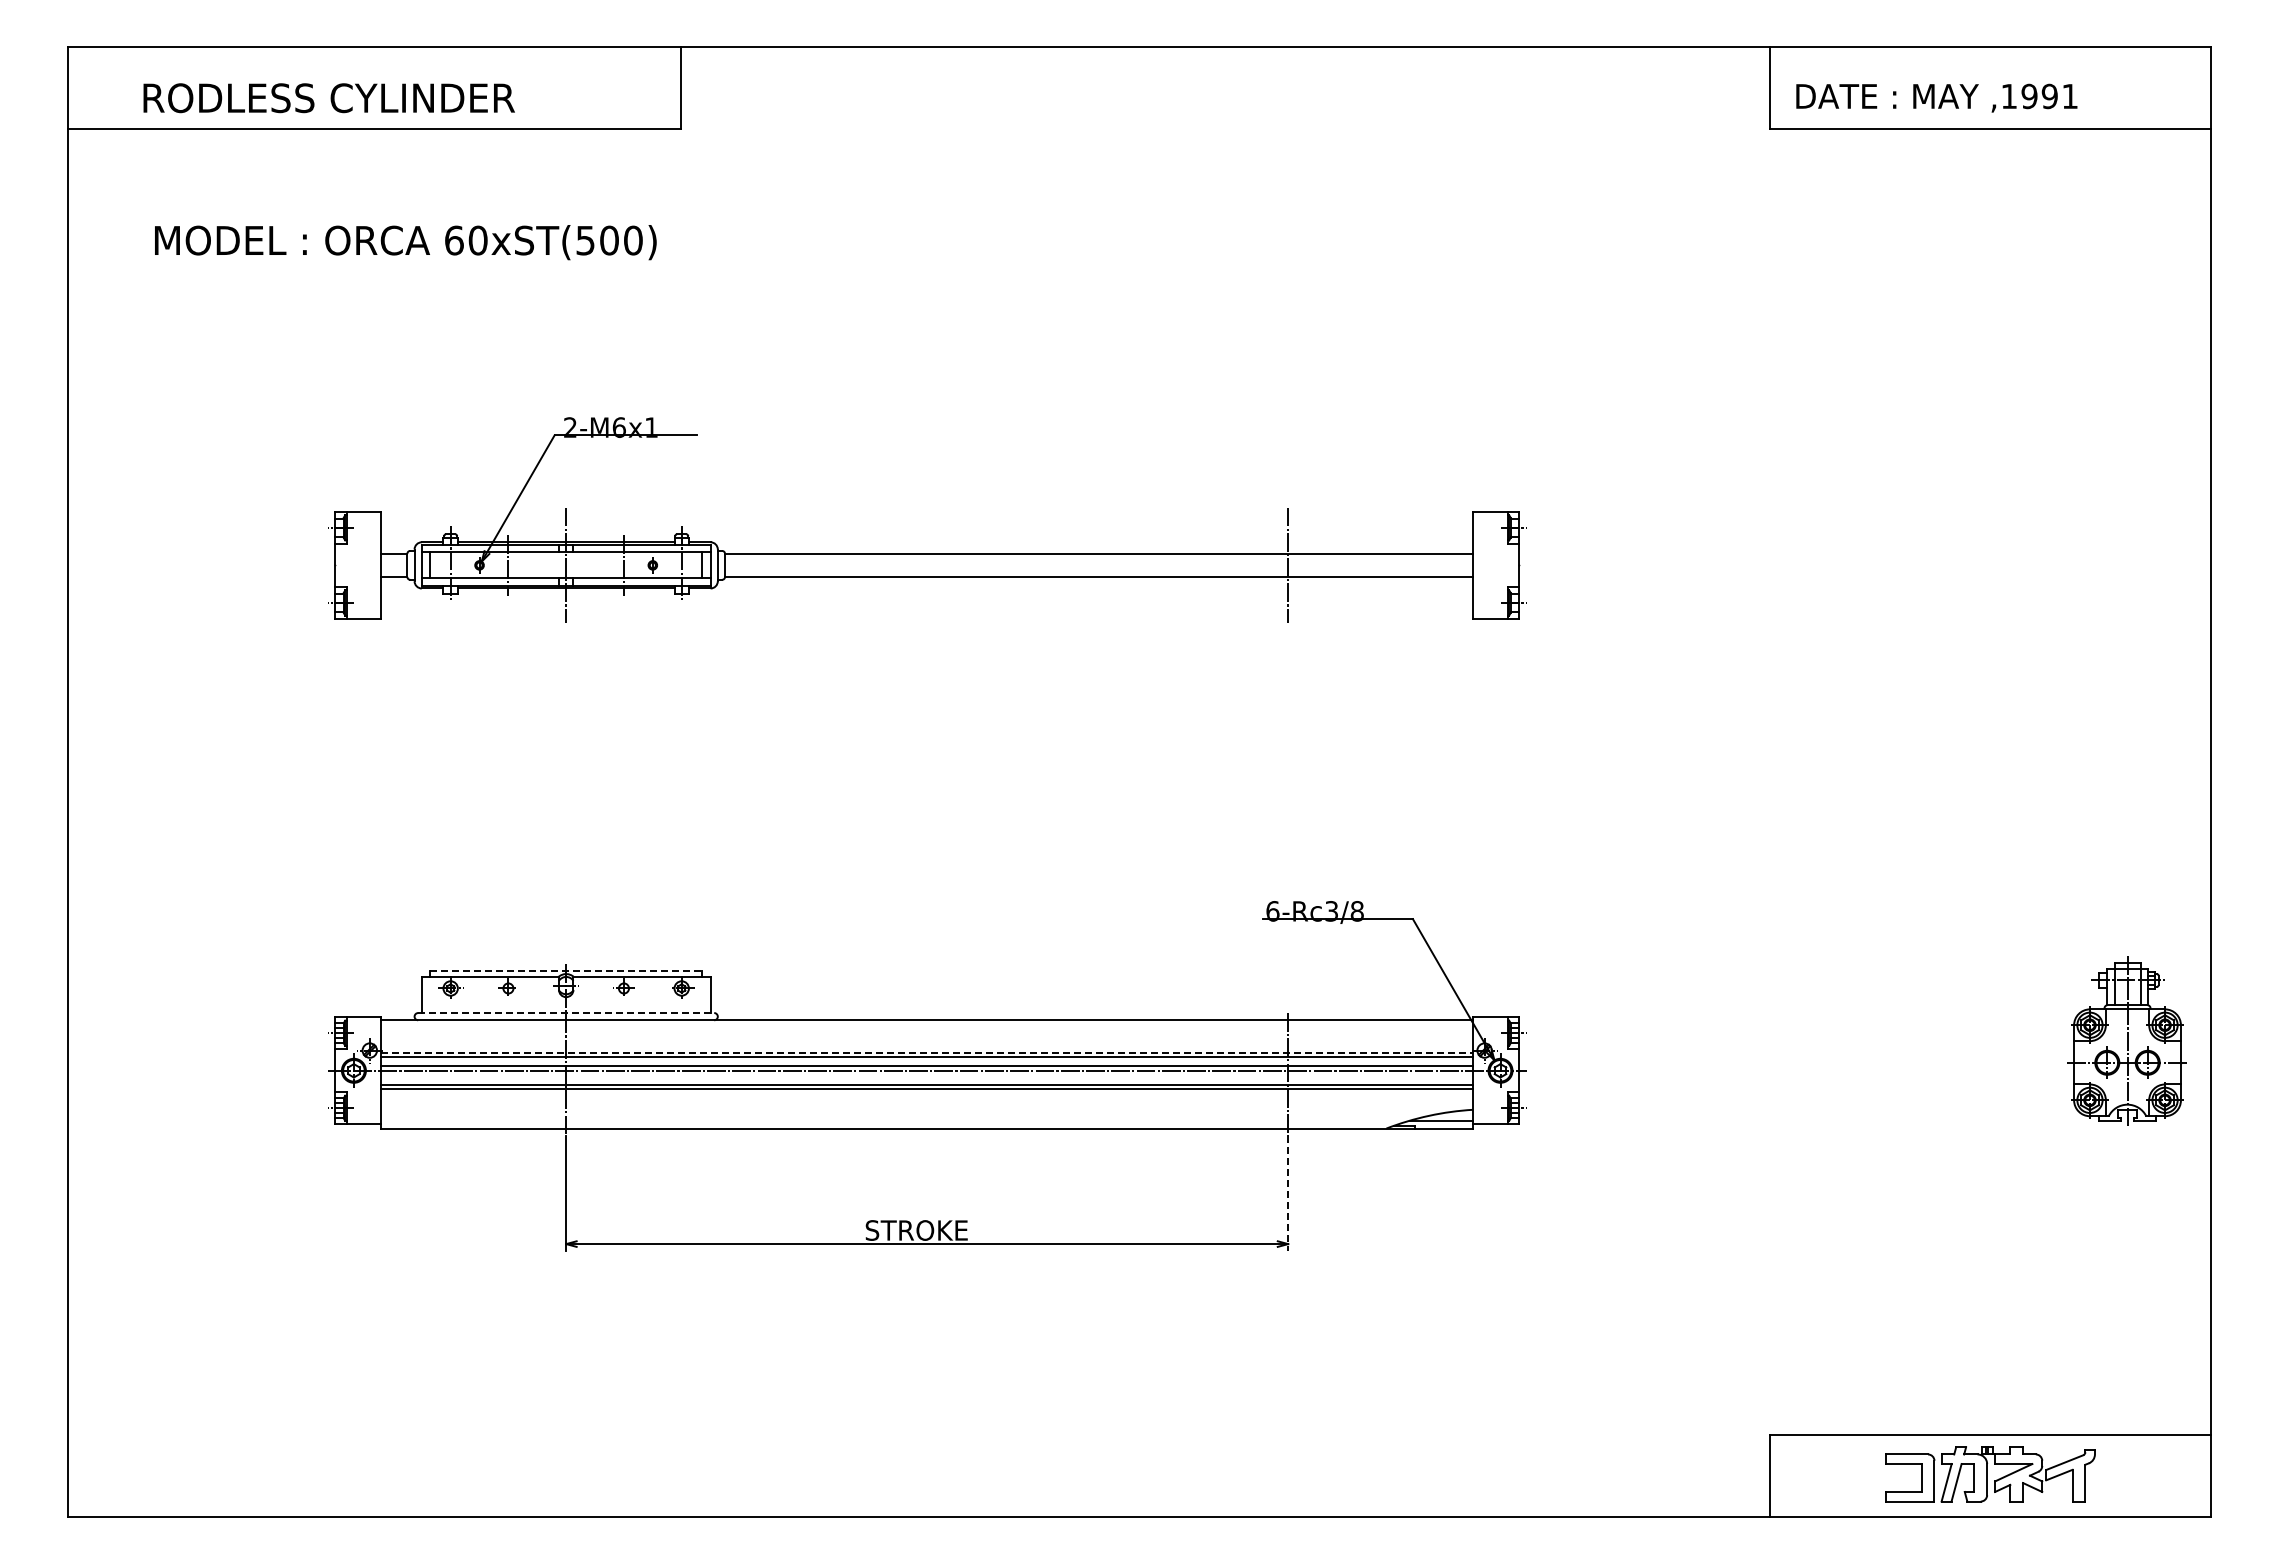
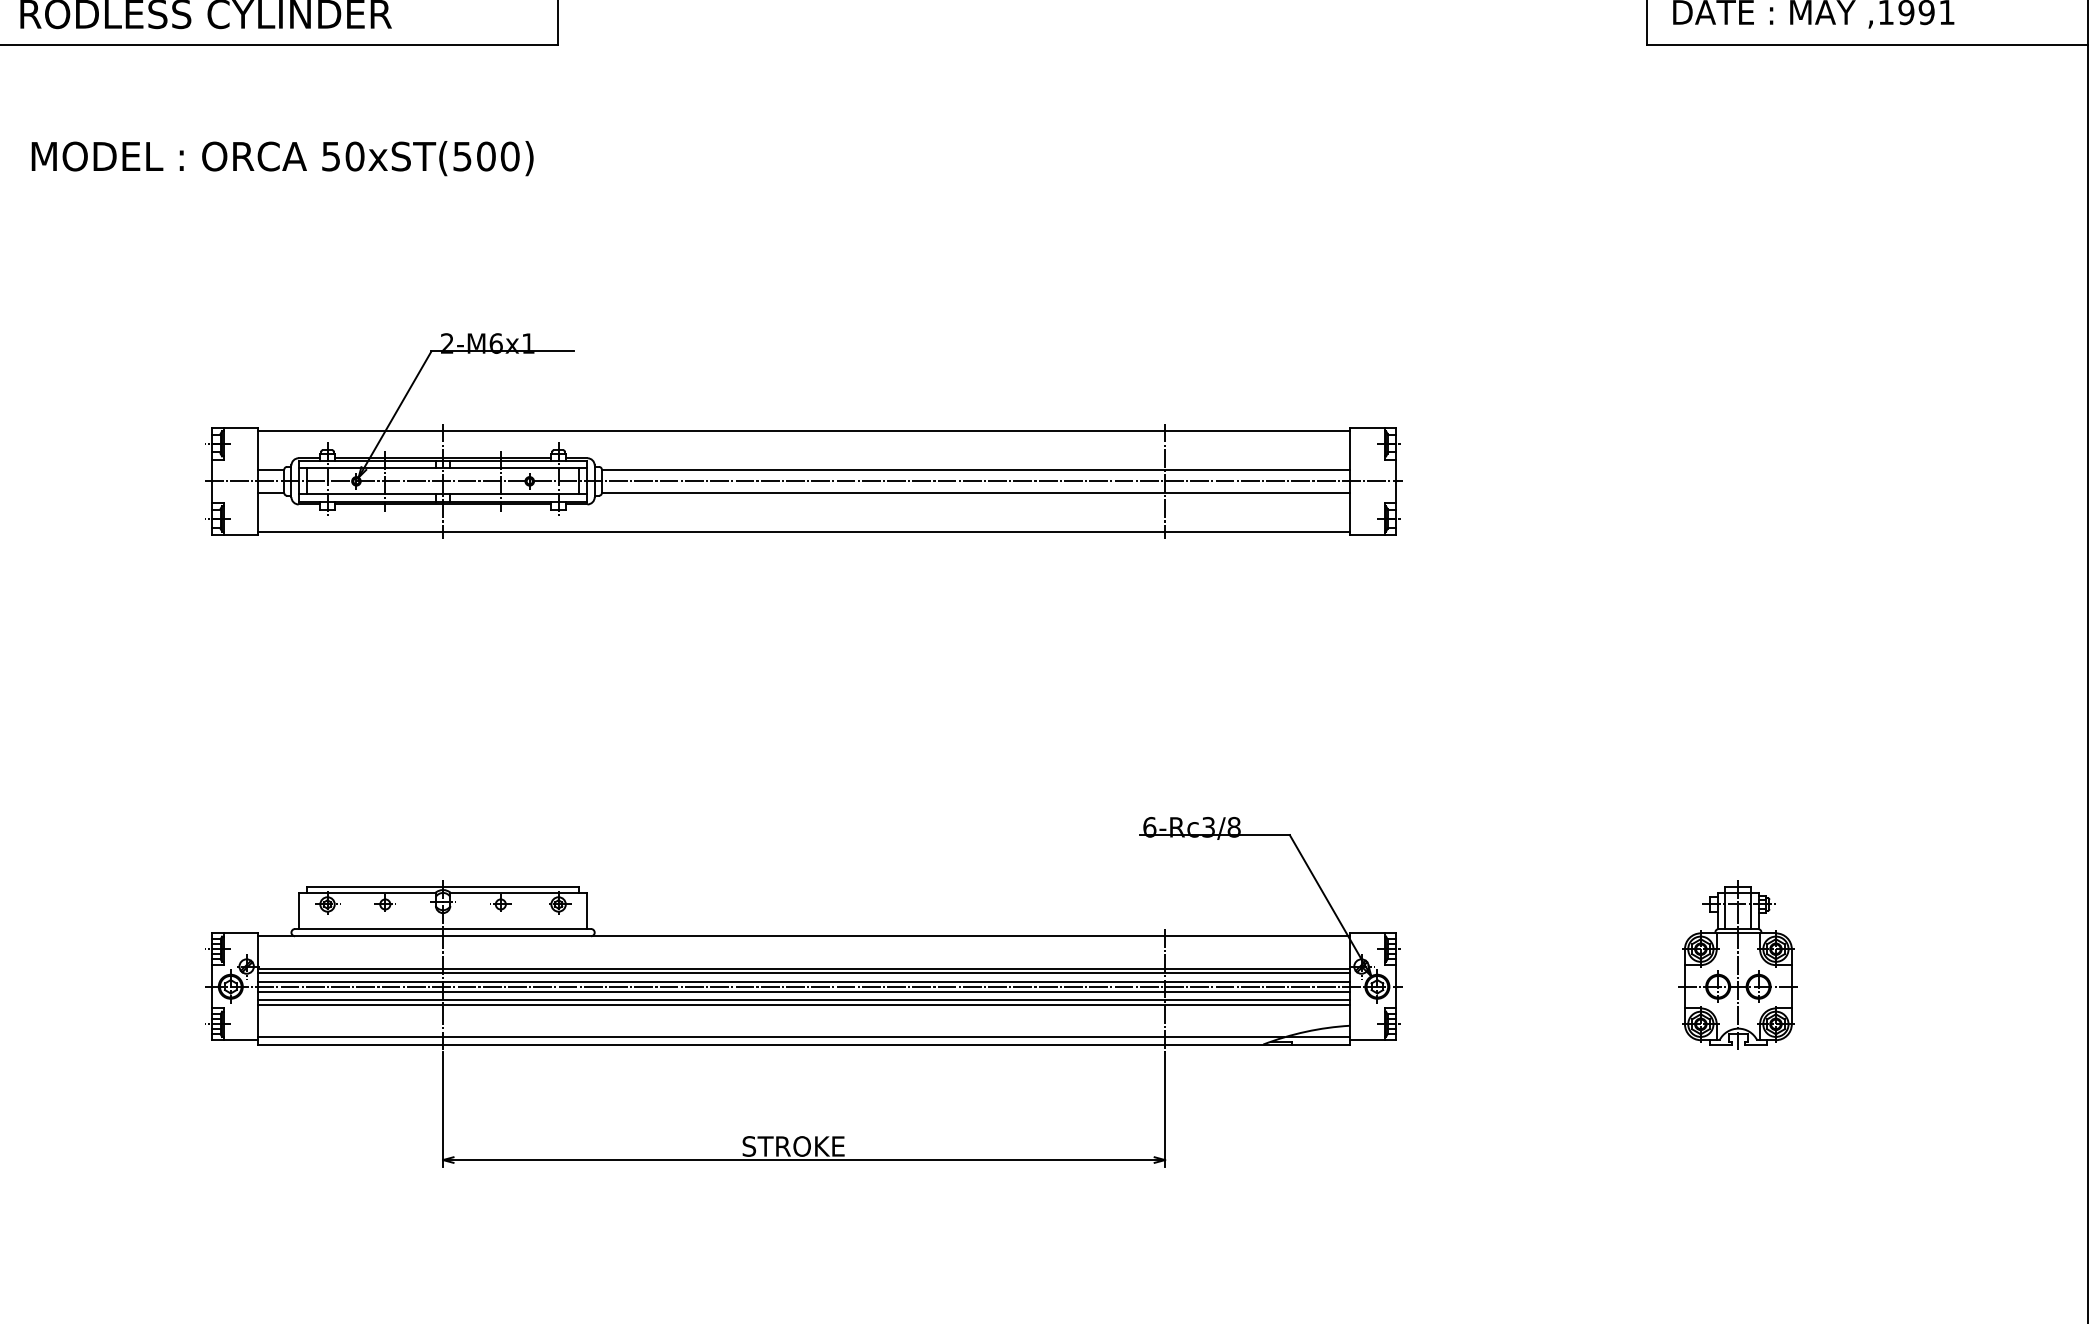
text: (454, 240) -> (331, 156), 60xST(500) -> 50xST(500)
line: (927, 514) -> (804, 430), added
line: (926, 565) -> (803, 481), added
line: (927, 615) -> (804, 531), added
line: (566, 971) -> (443, 887), dashed -> solid
line: (566, 1013) -> (443, 929), dashed -> solid
part: (2126, 1040) -> (1737, 964), moved
line: (927, 1052) -> (804, 968), dashed -> solid
line: (927, 1075) -> (804, 991), added
line: (894, 1121) -> (771, 1037), added
line: (1288, 1193) -> (1165, 1109), dashed -> solid

